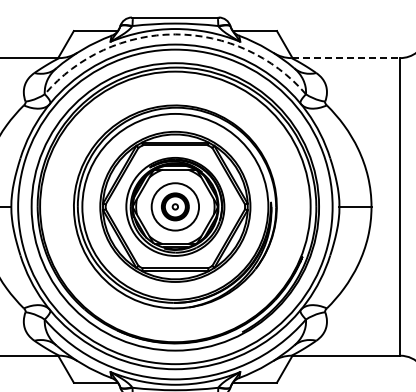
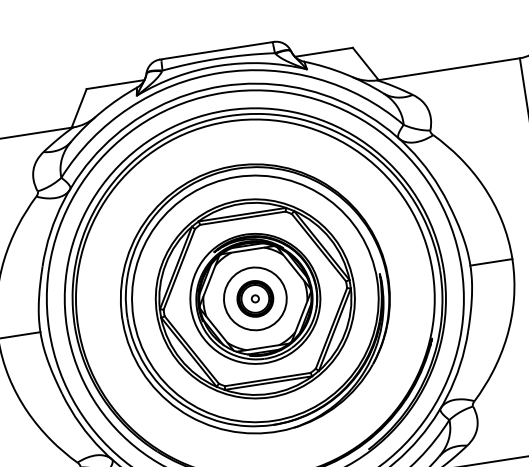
arc: (175, 34) -> (220, 72), dashed -> solid
line: (346, 58) -> (449, 69), dashed -> solid

